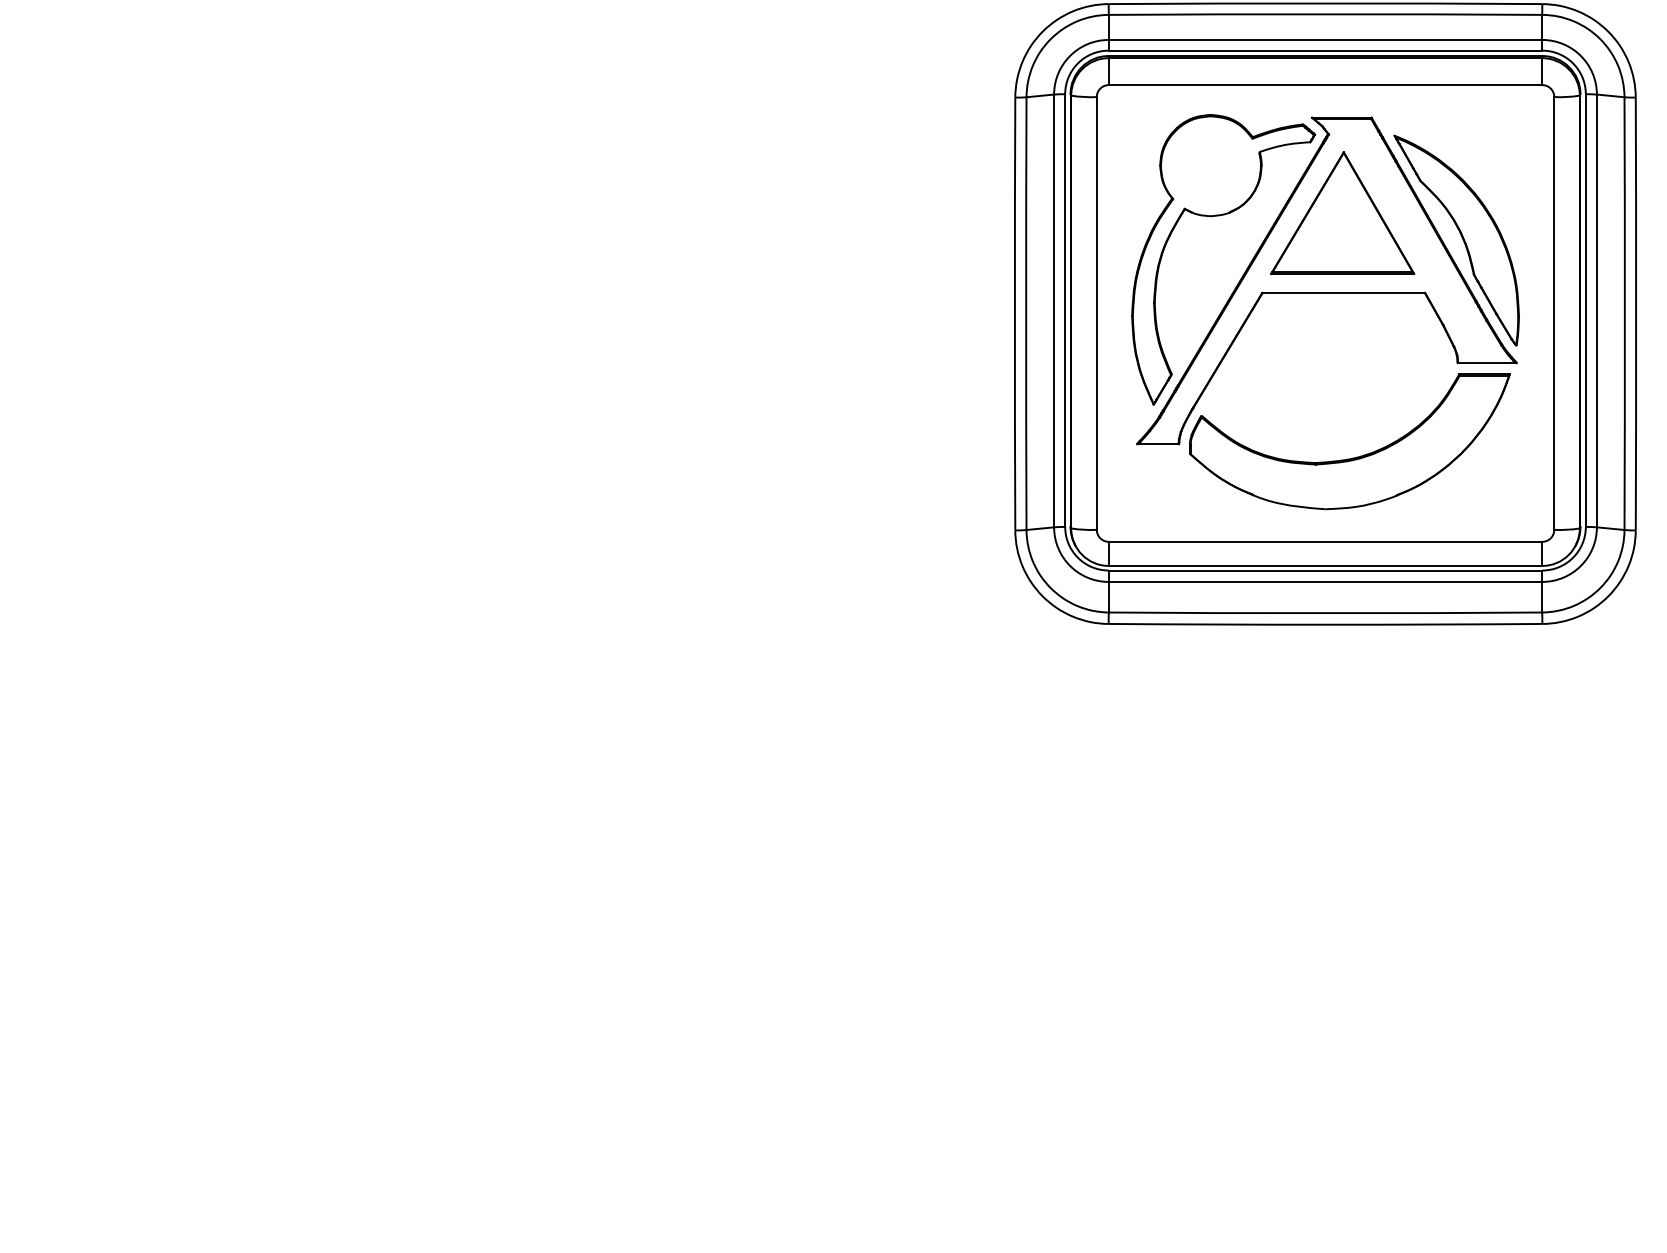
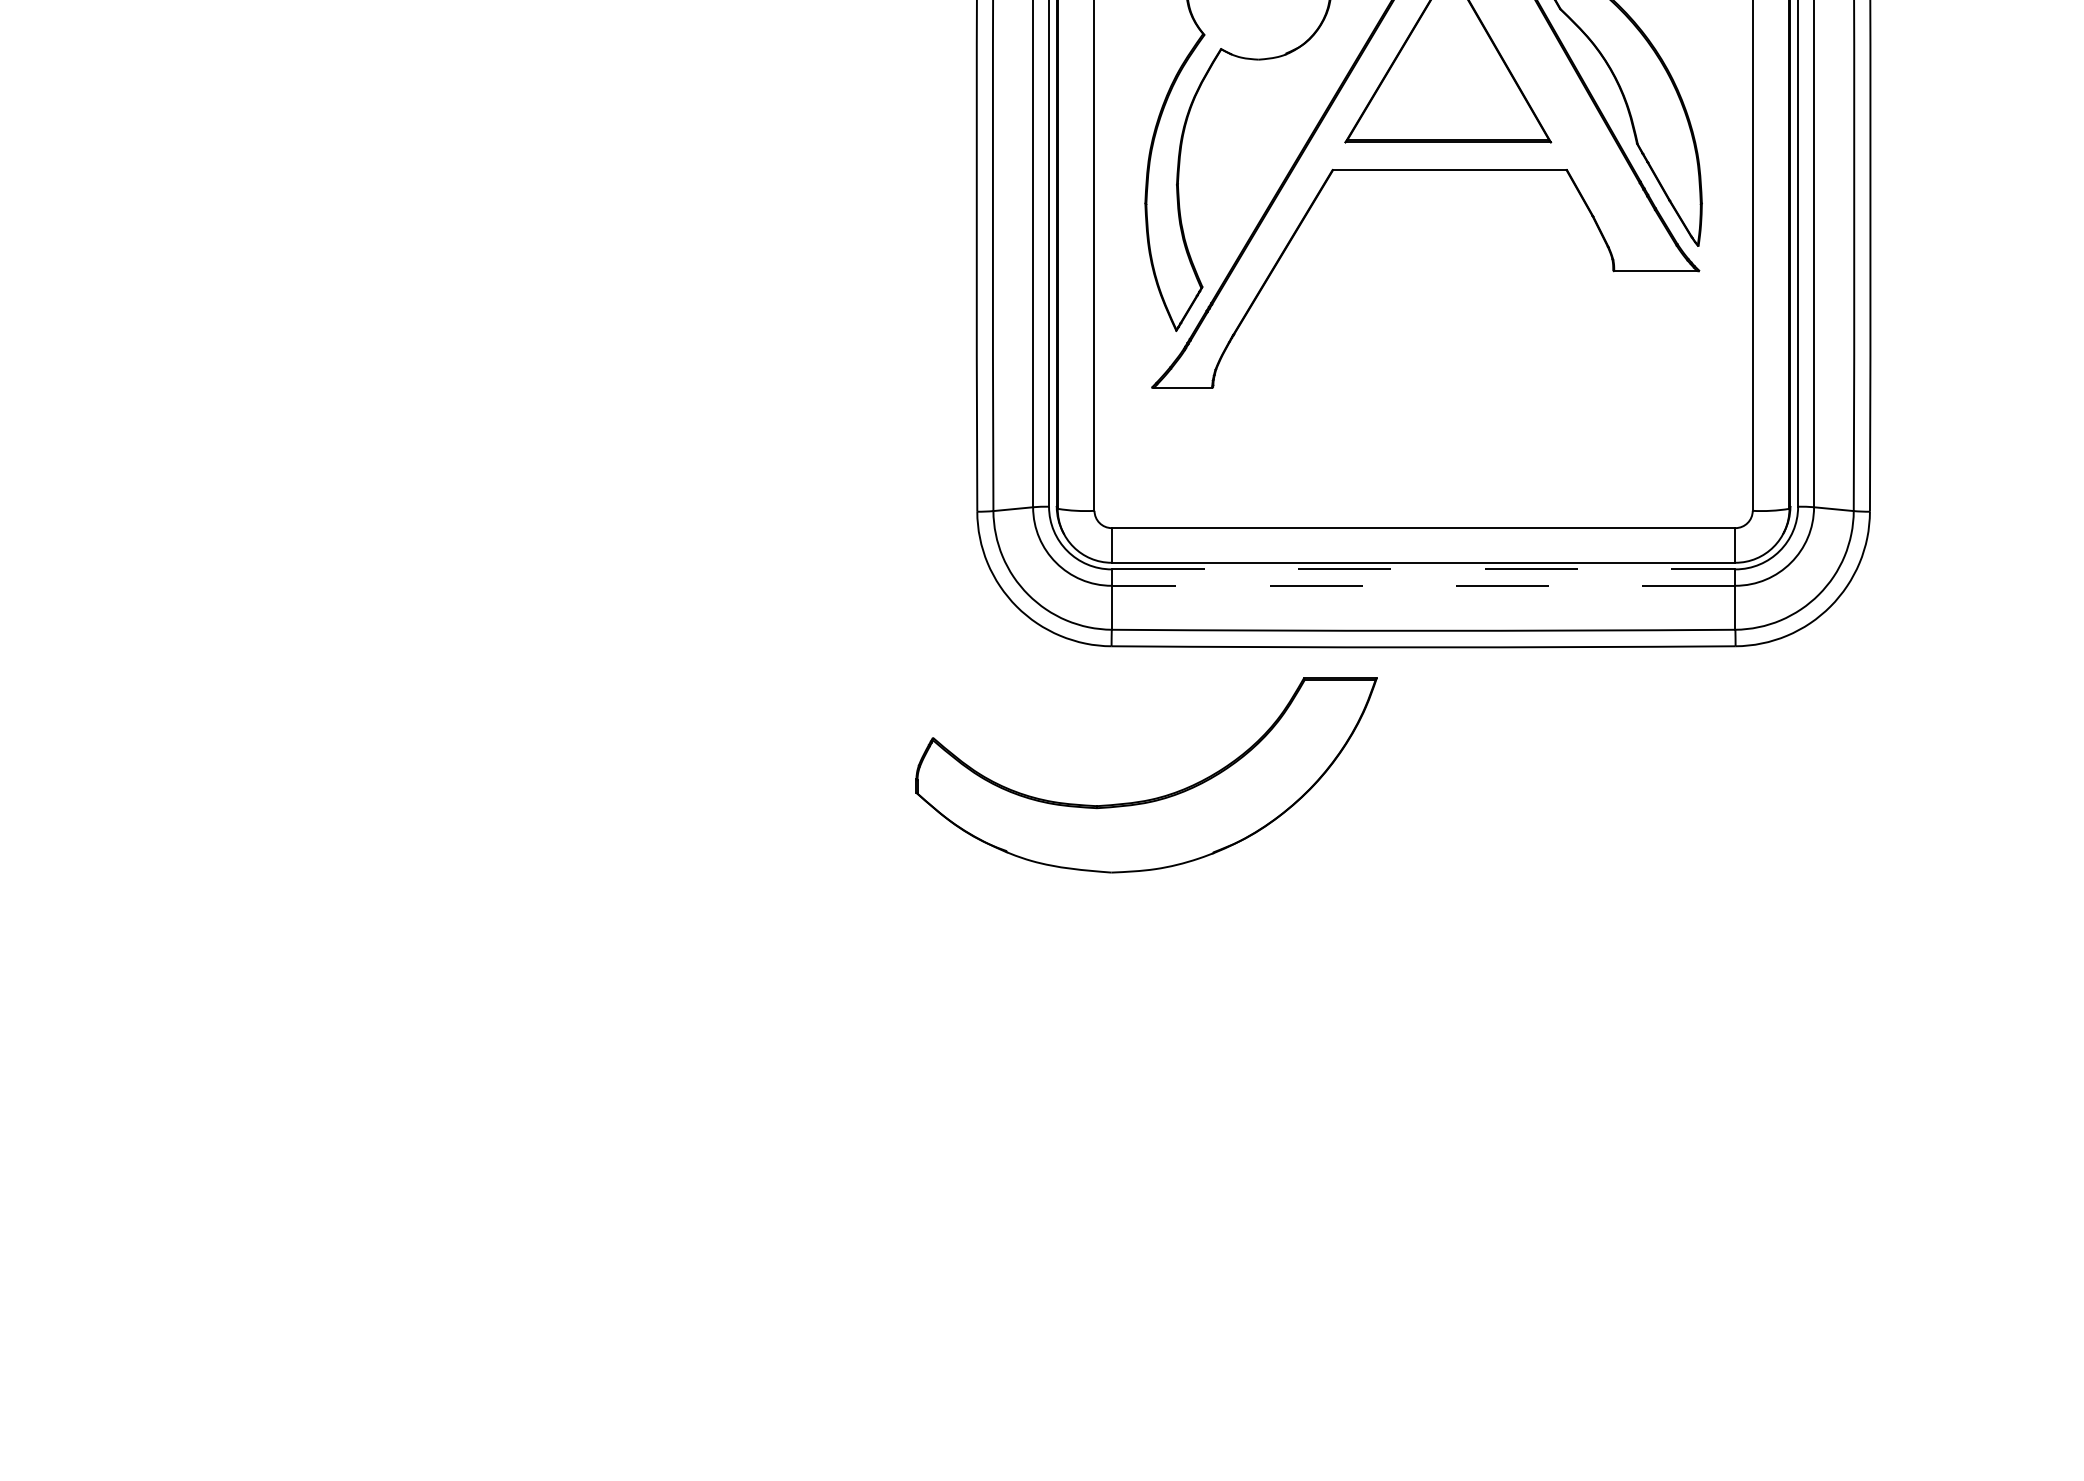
part: (1352, 457) -> (1150, 798), moved
line: (1325, 570) -> (1423, 569), solid -> dashed
line: (1325, 581) -> (1423, 585), solid -> dashed

